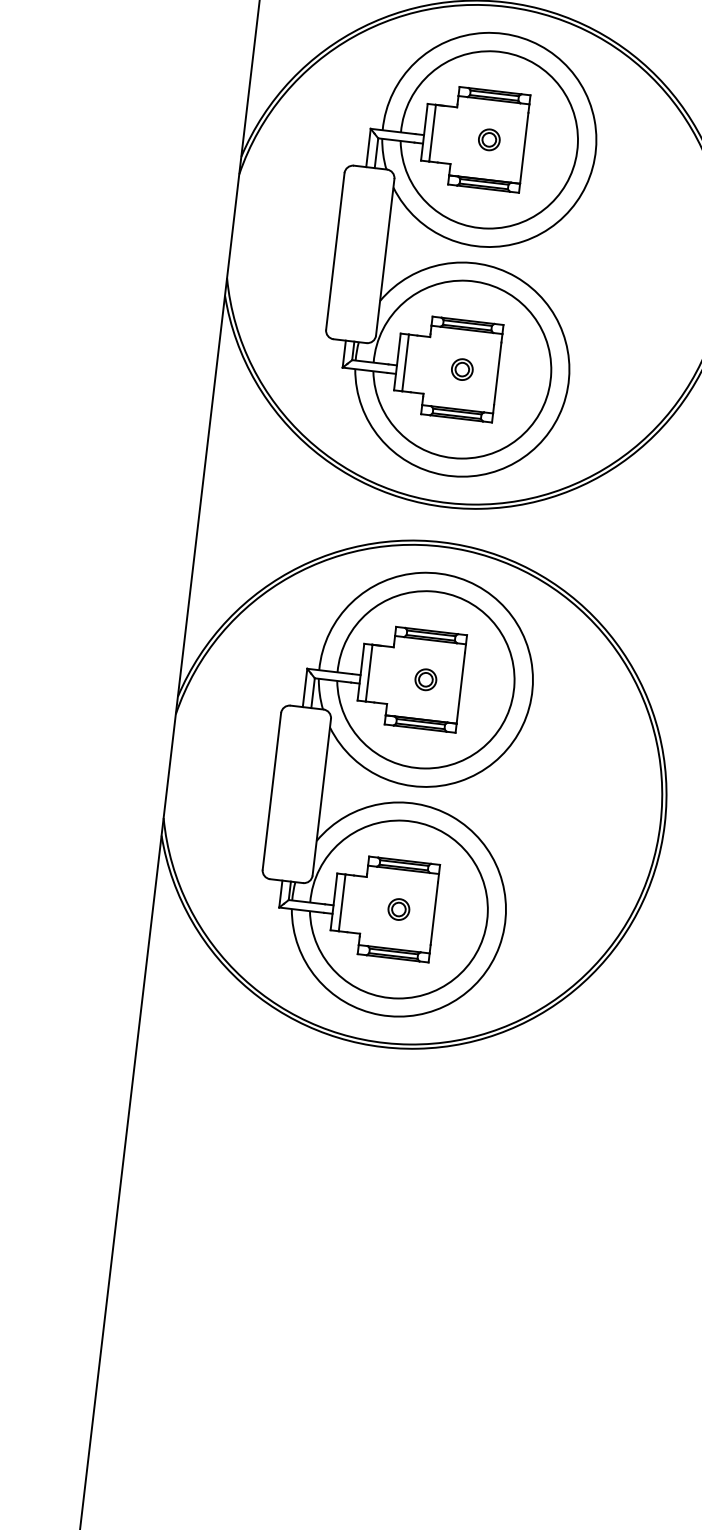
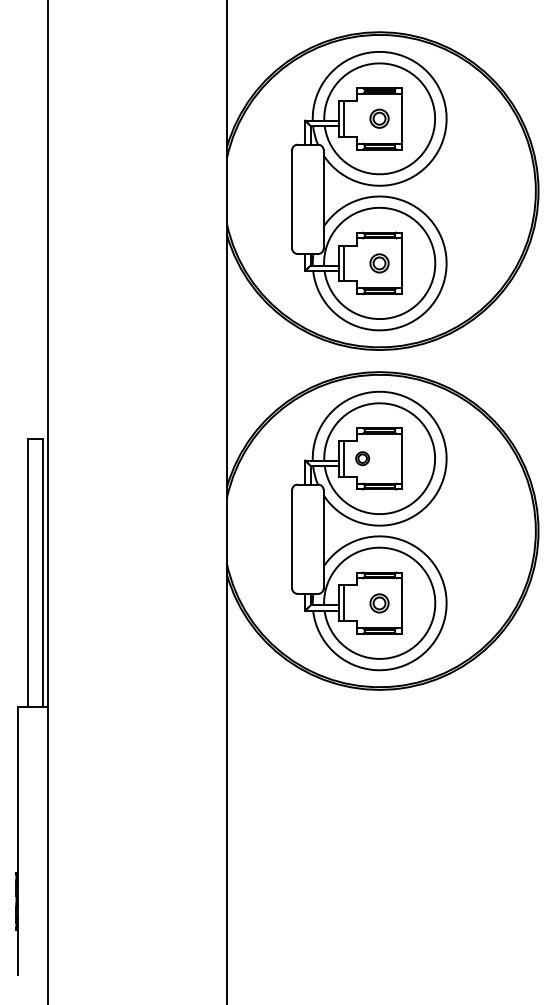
part: (489, 139) -> (379, 118), size x1.4
part: (462, 369) -> (379, 263), size x1.4
part: (425, 679) -> (362, 458), moved
part: (398, 908) -> (379, 602), size x1.4

